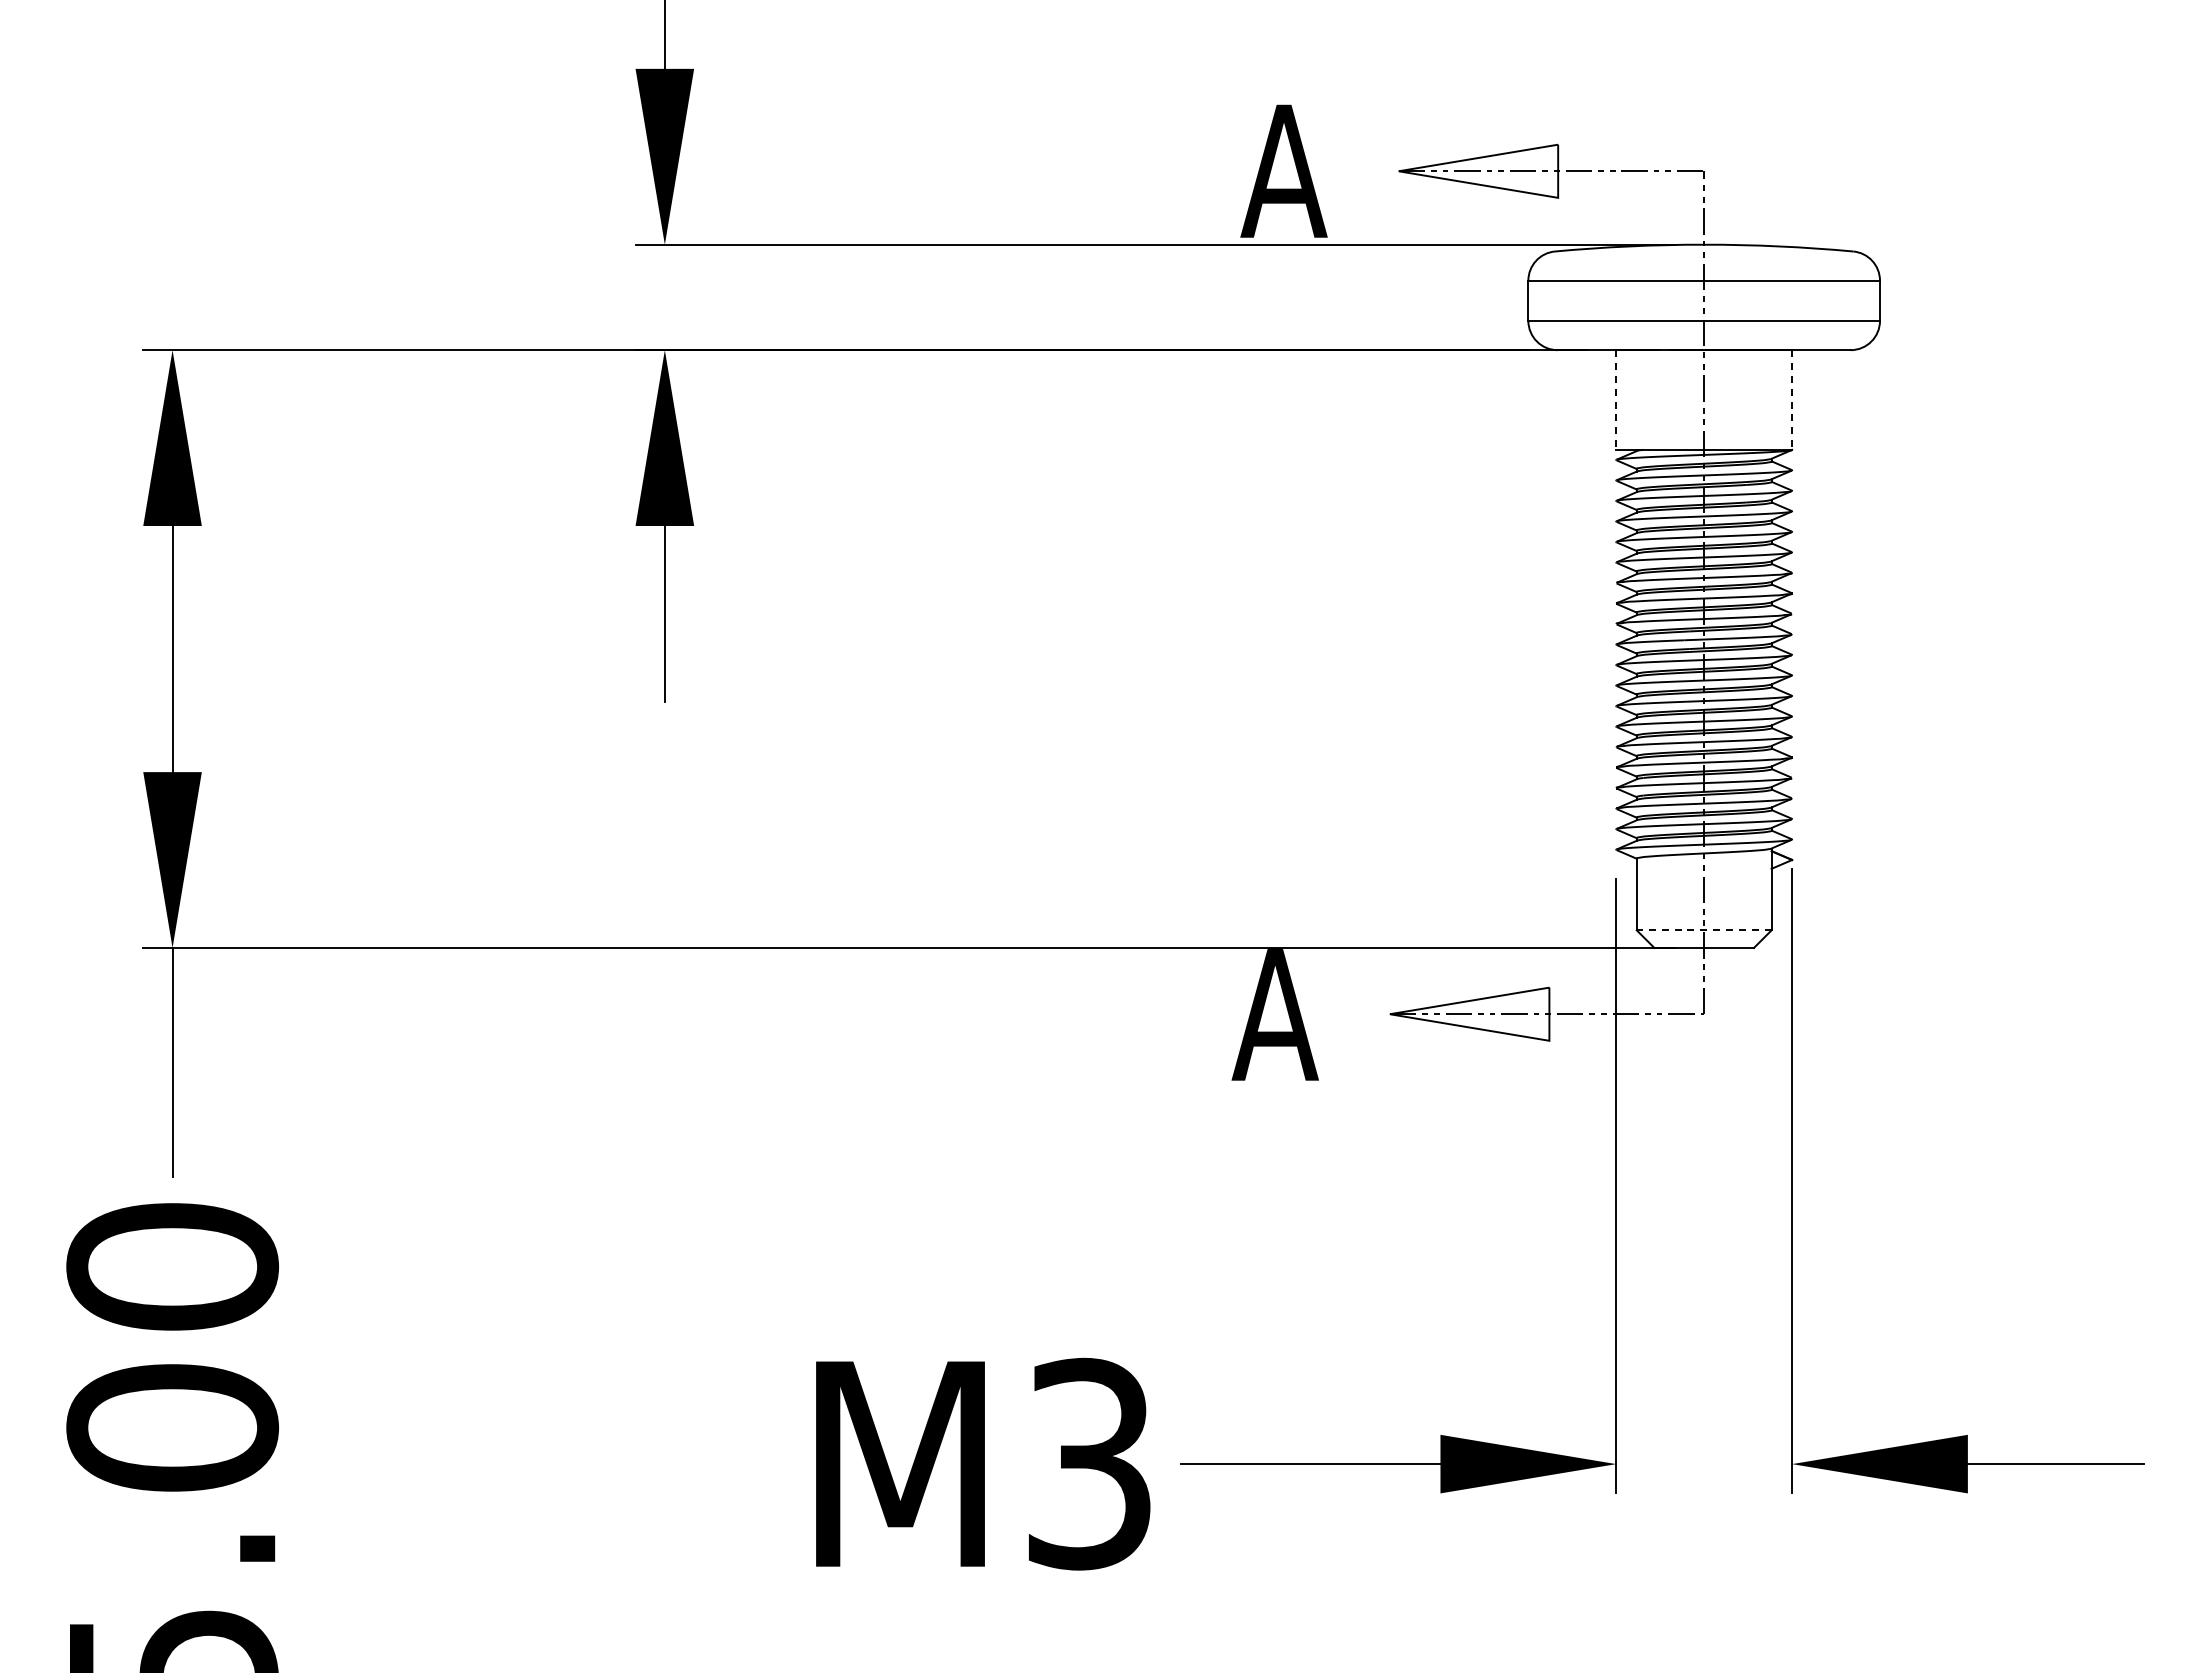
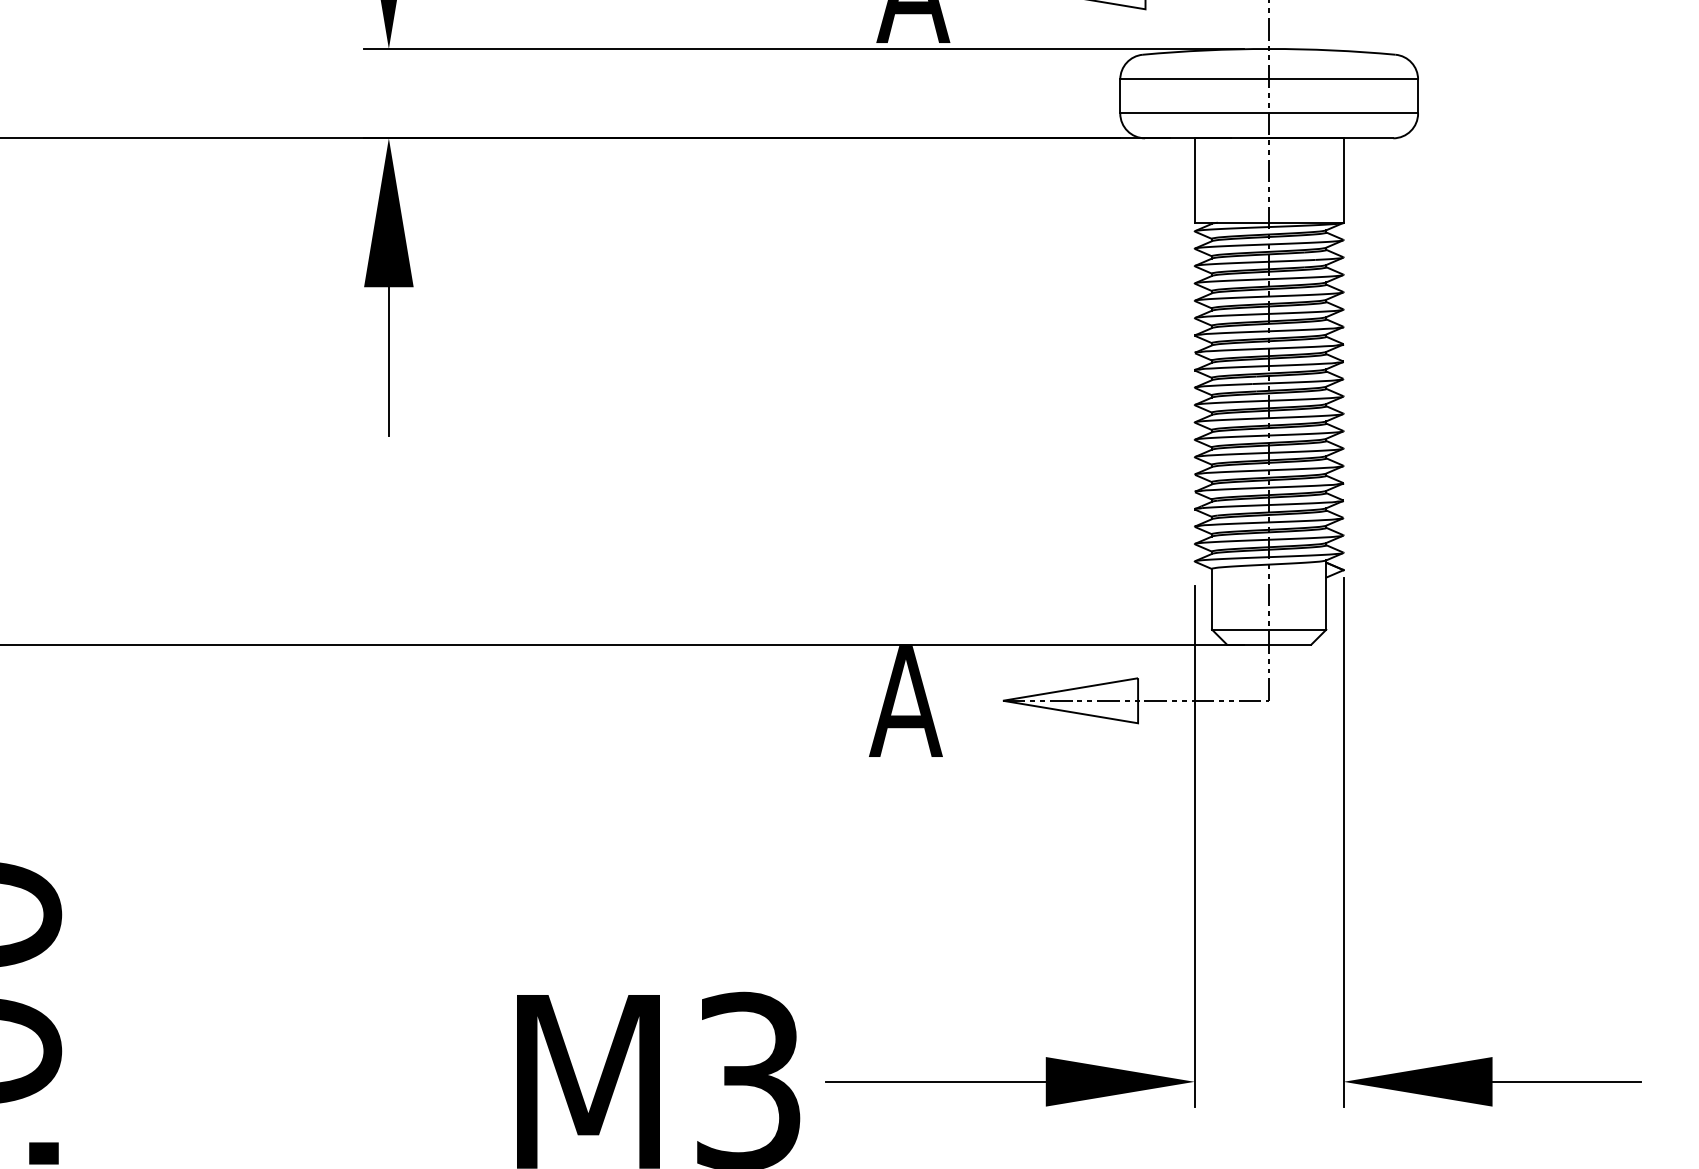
line: (1616, 399) -> (1194, 180), dashed -> solid
line: (1792, 399) -> (1343, 180), dashed -> solid
line: (1703, 930) -> (1268, 629), dashed -> solid

